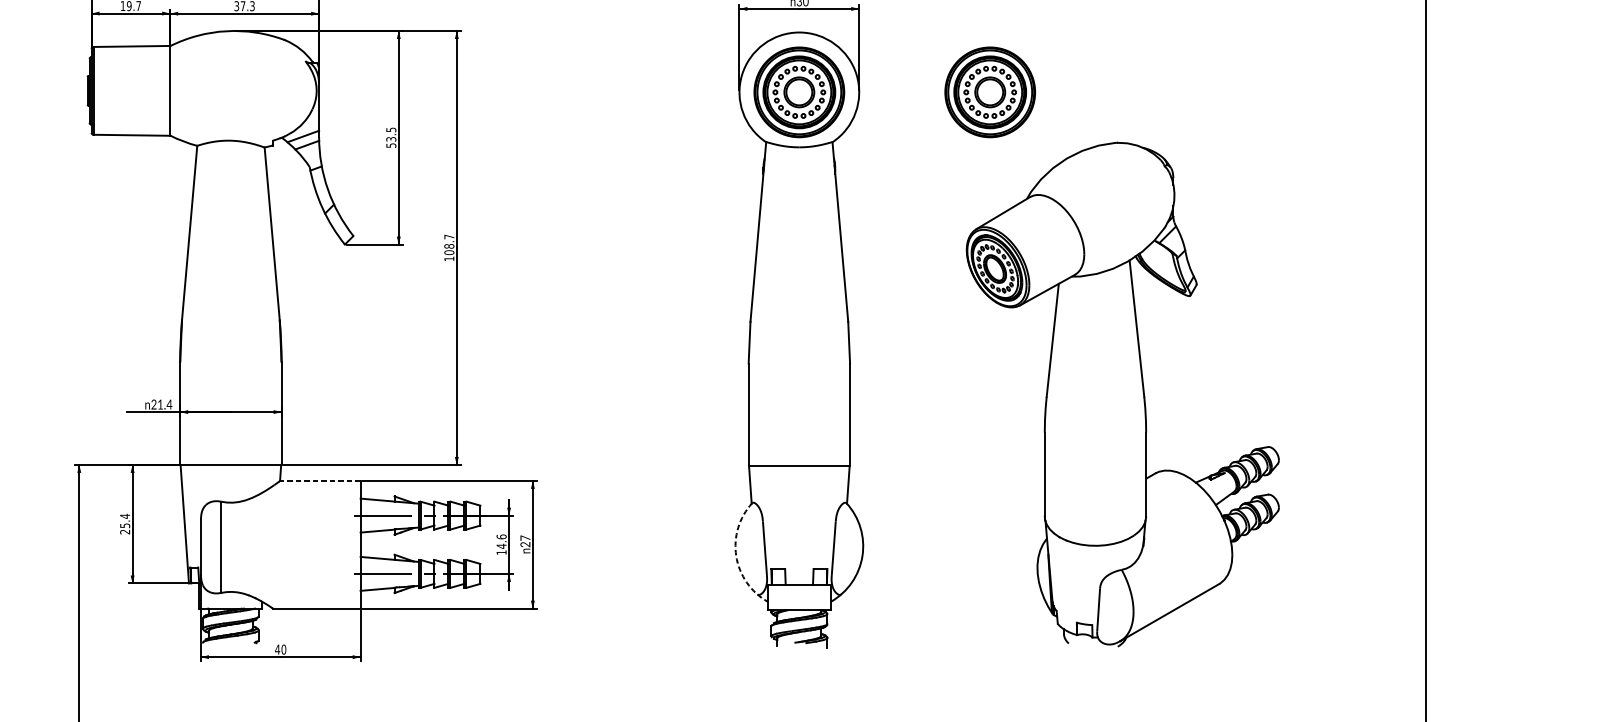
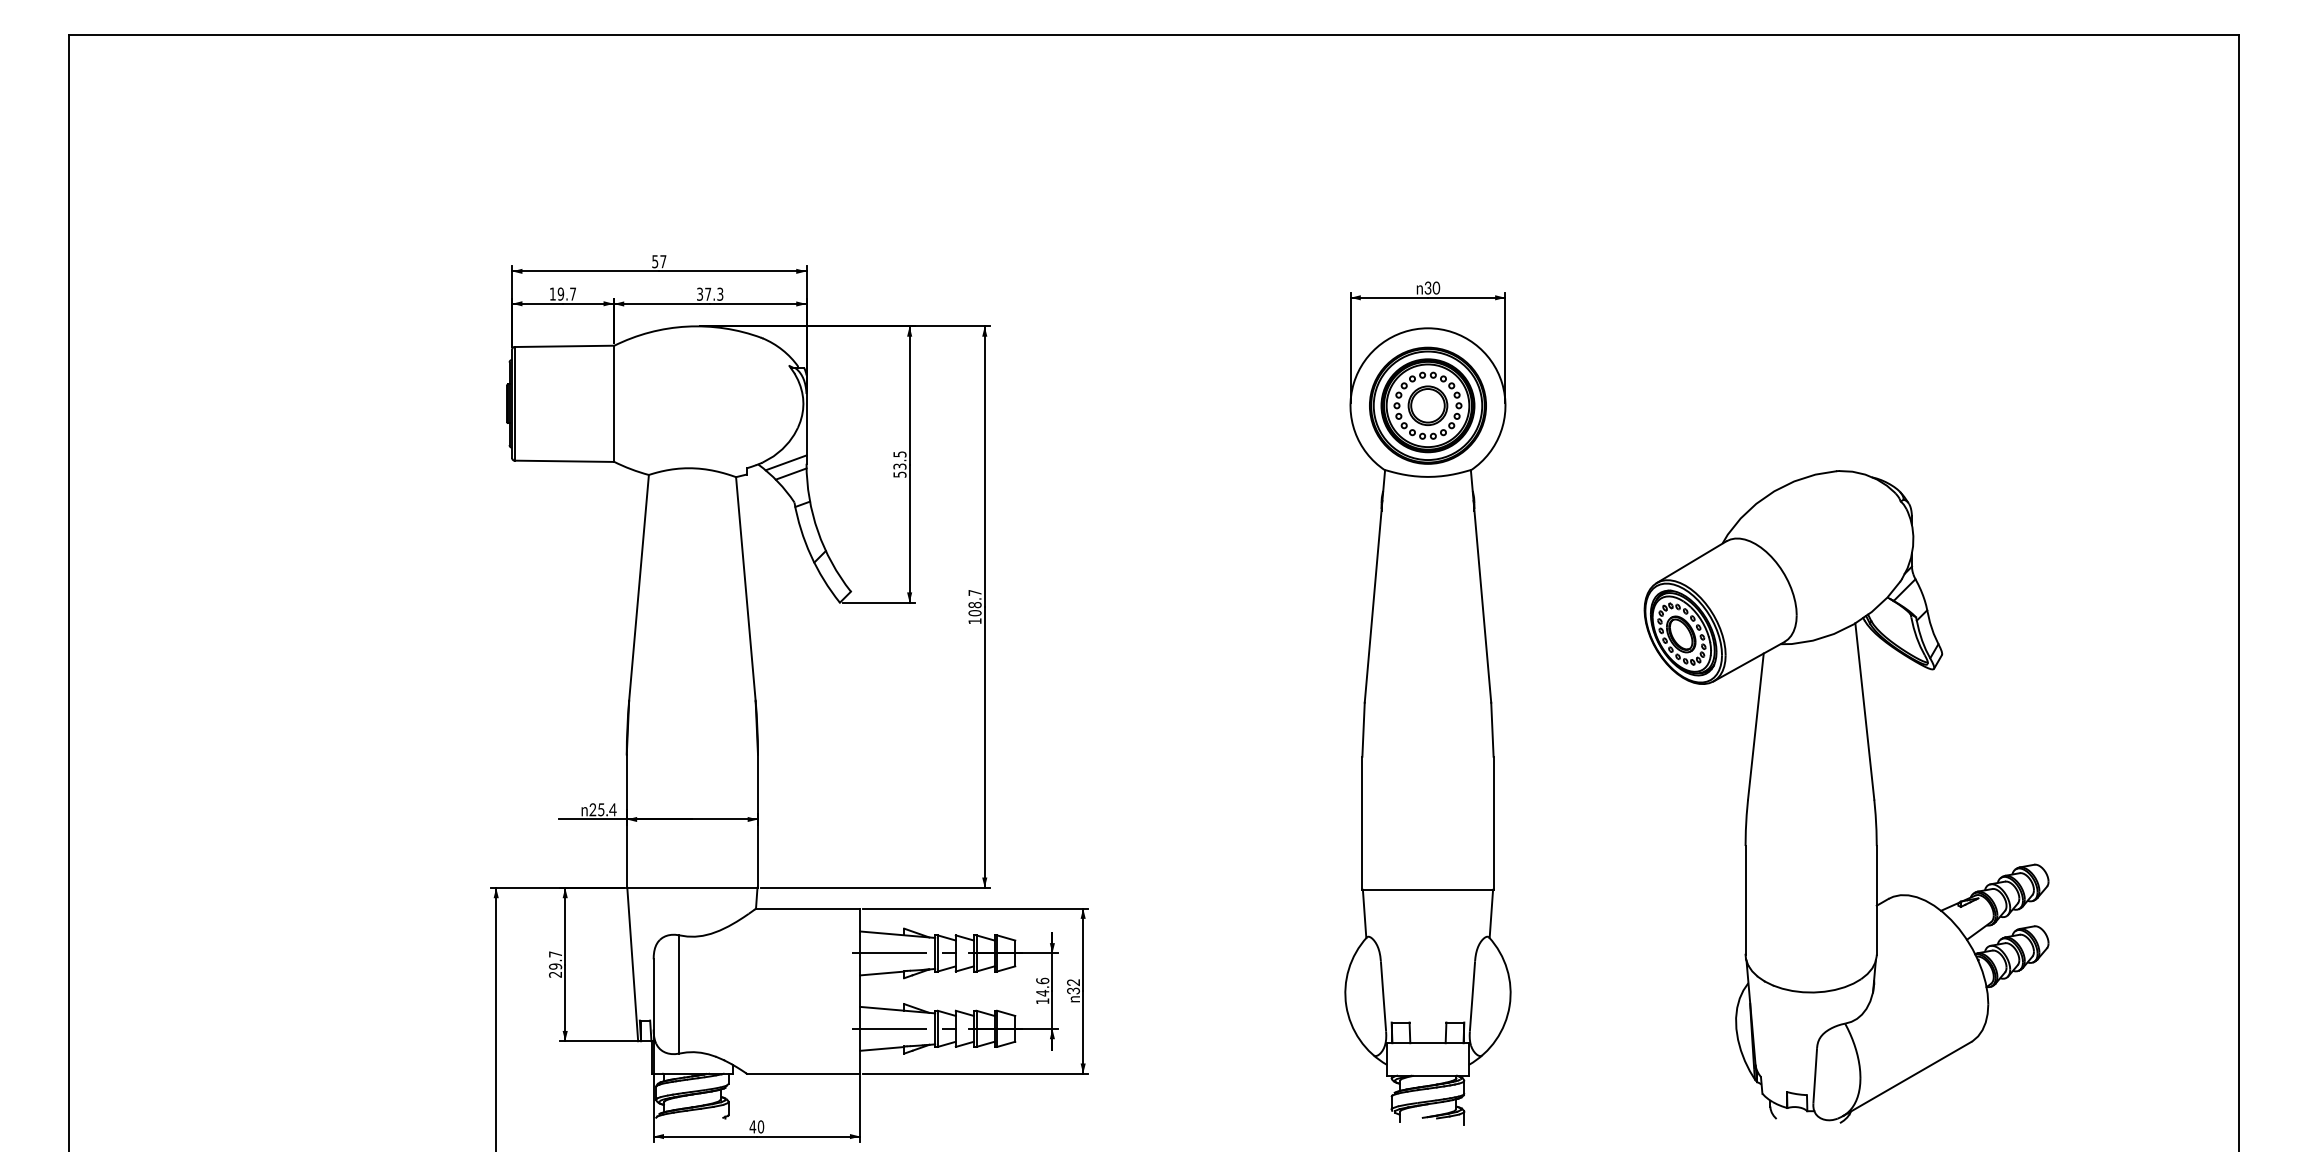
part: (989, 92) -> (1674, 405), removed
text: (160, 404) -> (601, 809), 21.4 -> 25.4
line: (319, 480) -> (807, 908), dashed -> solid
text: (125, 521) -> (555, 960), 25.4 -> 29.7
text: (525, 541) -> (1073, 986), 27 -> 32
arc: (736, 555) -> (1346, 1005), dashed -> solid

